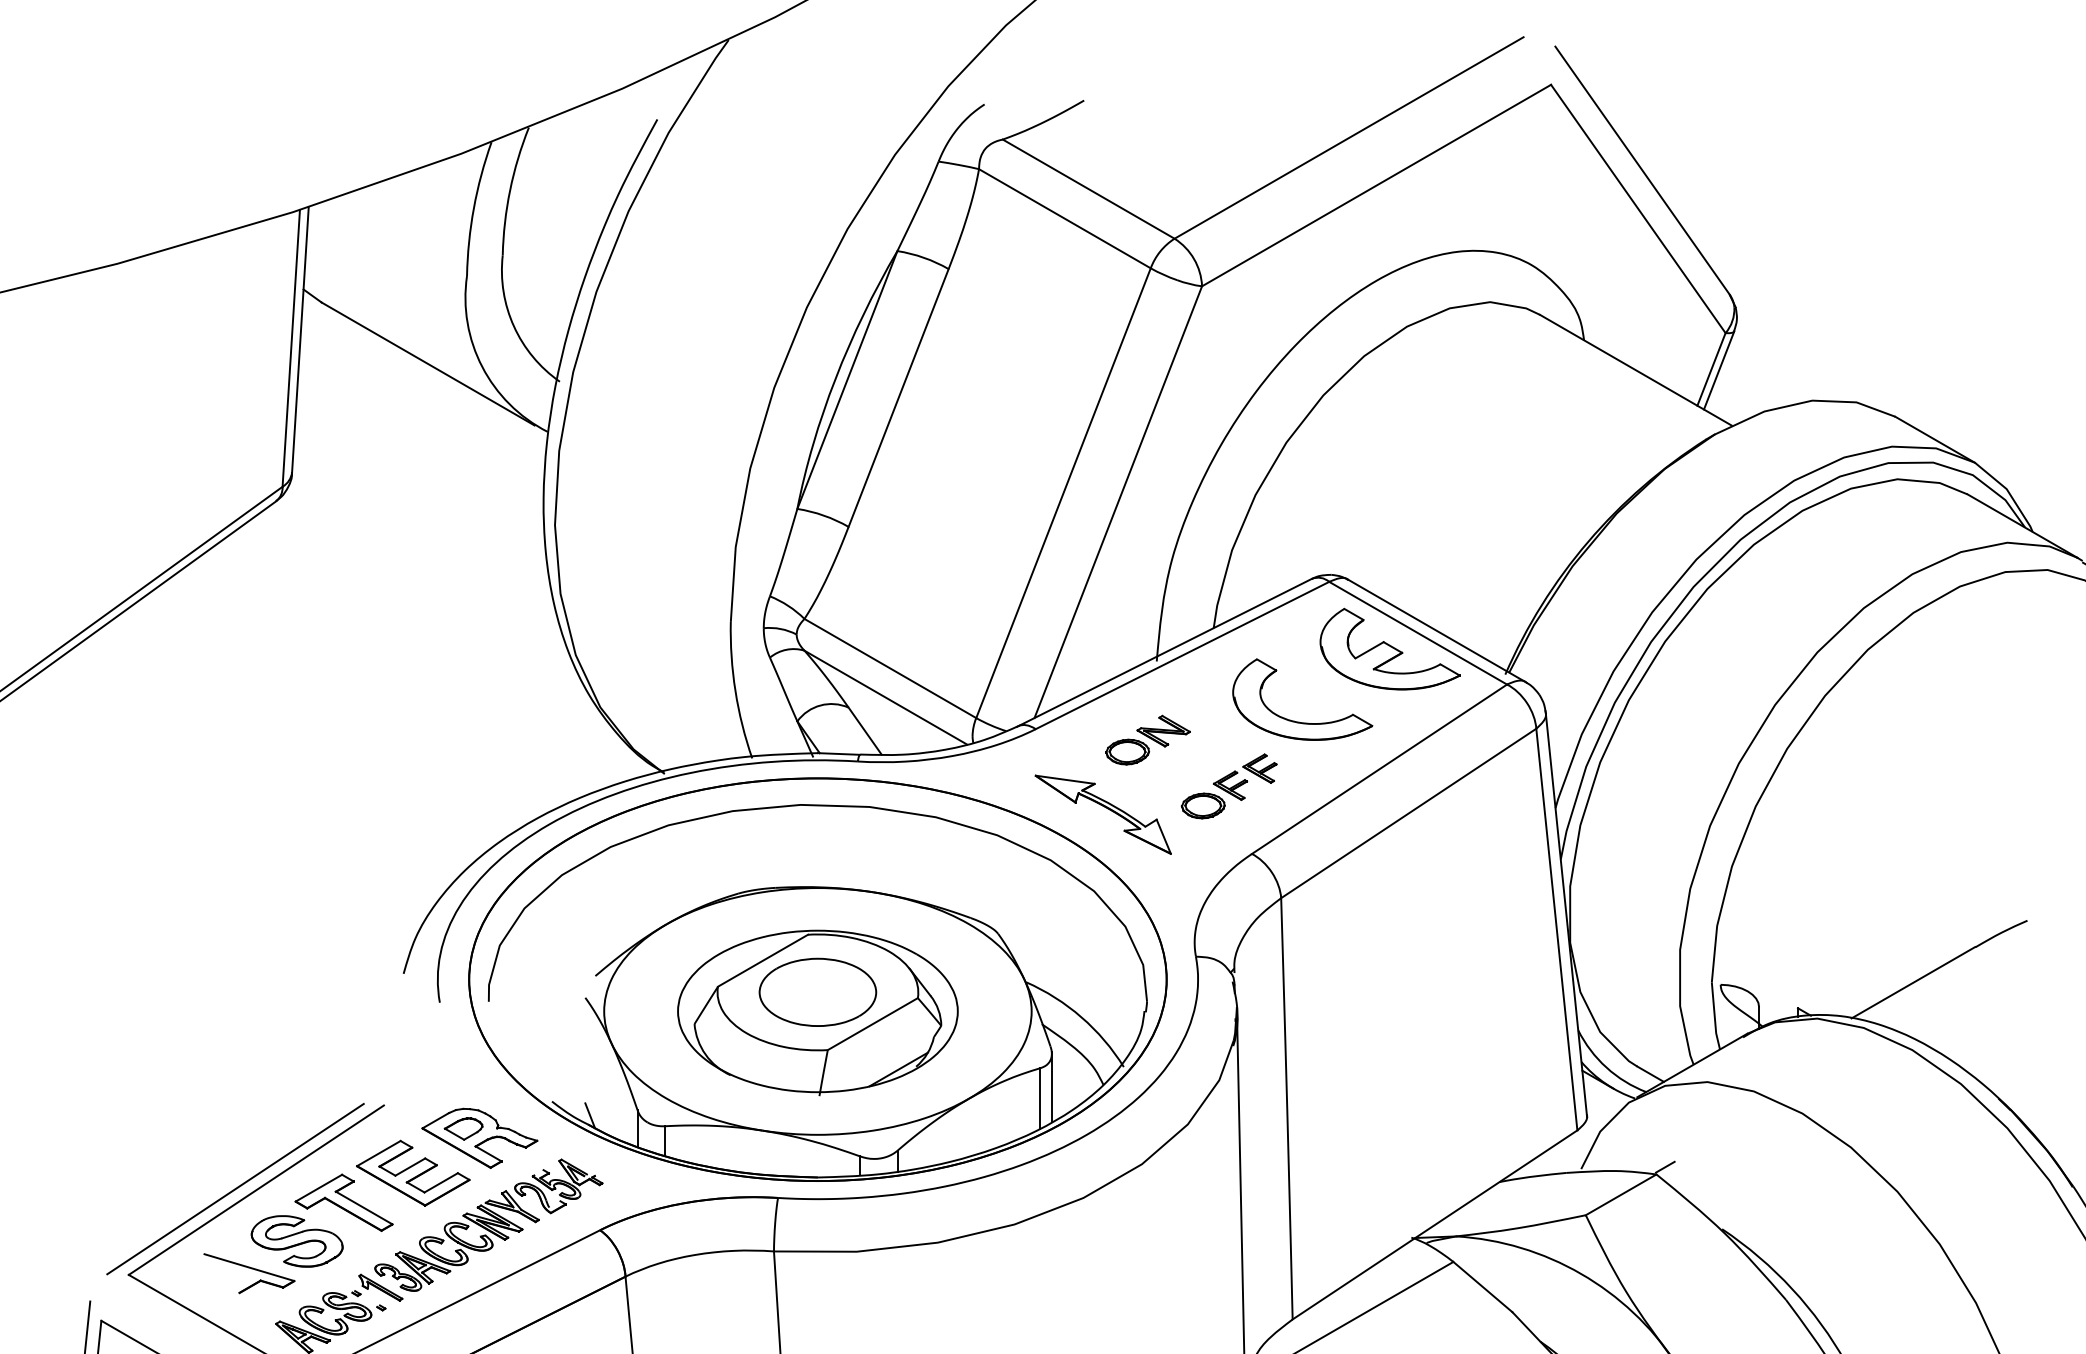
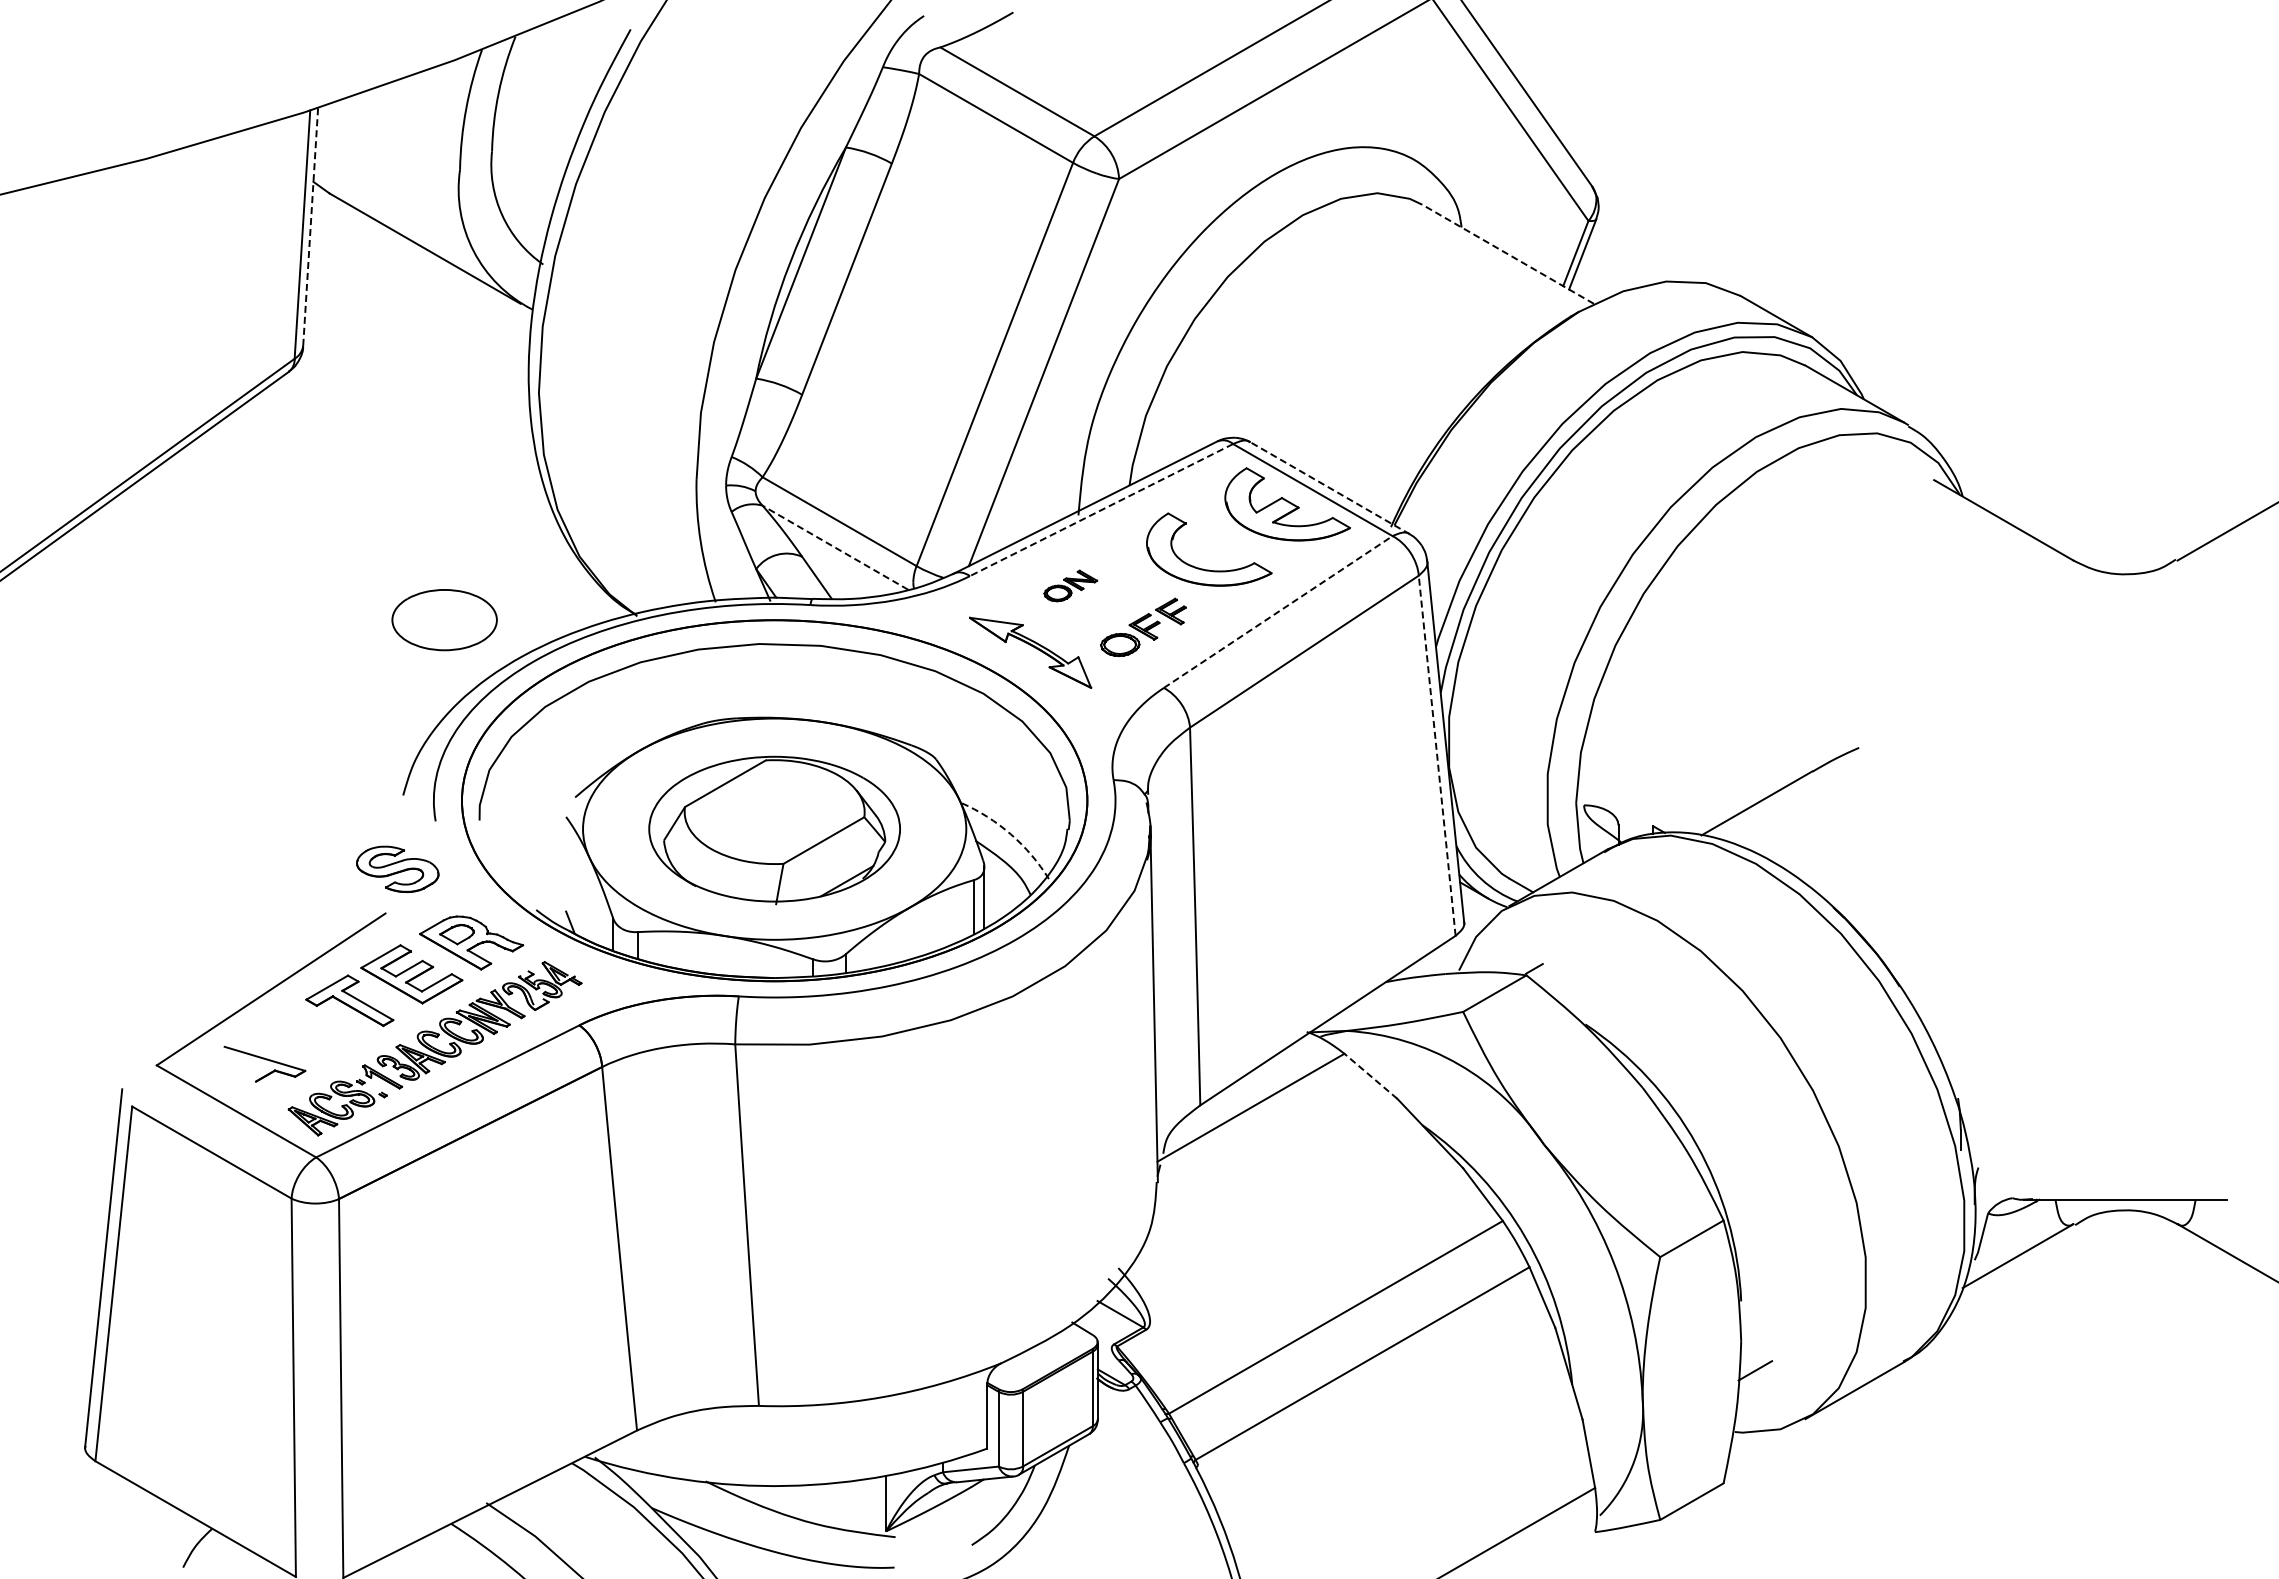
line: (300, 339) -> (310, 226), solid -> dashed
line: (1635, 369) -> (1507, 253), solid -> dashed
line: (1436, 631) -> (1329, 488), solid -> dashed
line: (1182, 656) -> (1101, 510), solid -> dashed
line: (885, 697) -> (835, 547), solid -> dashed
part: (1147, 739) -> (1070, 585), size x0.7
line: (1379, 768) -> (1278, 611), solid -> dashed
line: (1557, 929) -> (1437, 755), solid -> dashed
part: (817, 992) -> (444, 620), moved
arc: (1080, 1017) -> (1010, 834), solid -> dashed
line: (235, 1189) -> (252, 988), removed
part: (296, 1240) -> (397, 868), moved
line: (1482, 1287) -> (1370, 1076), solid -> dashed

